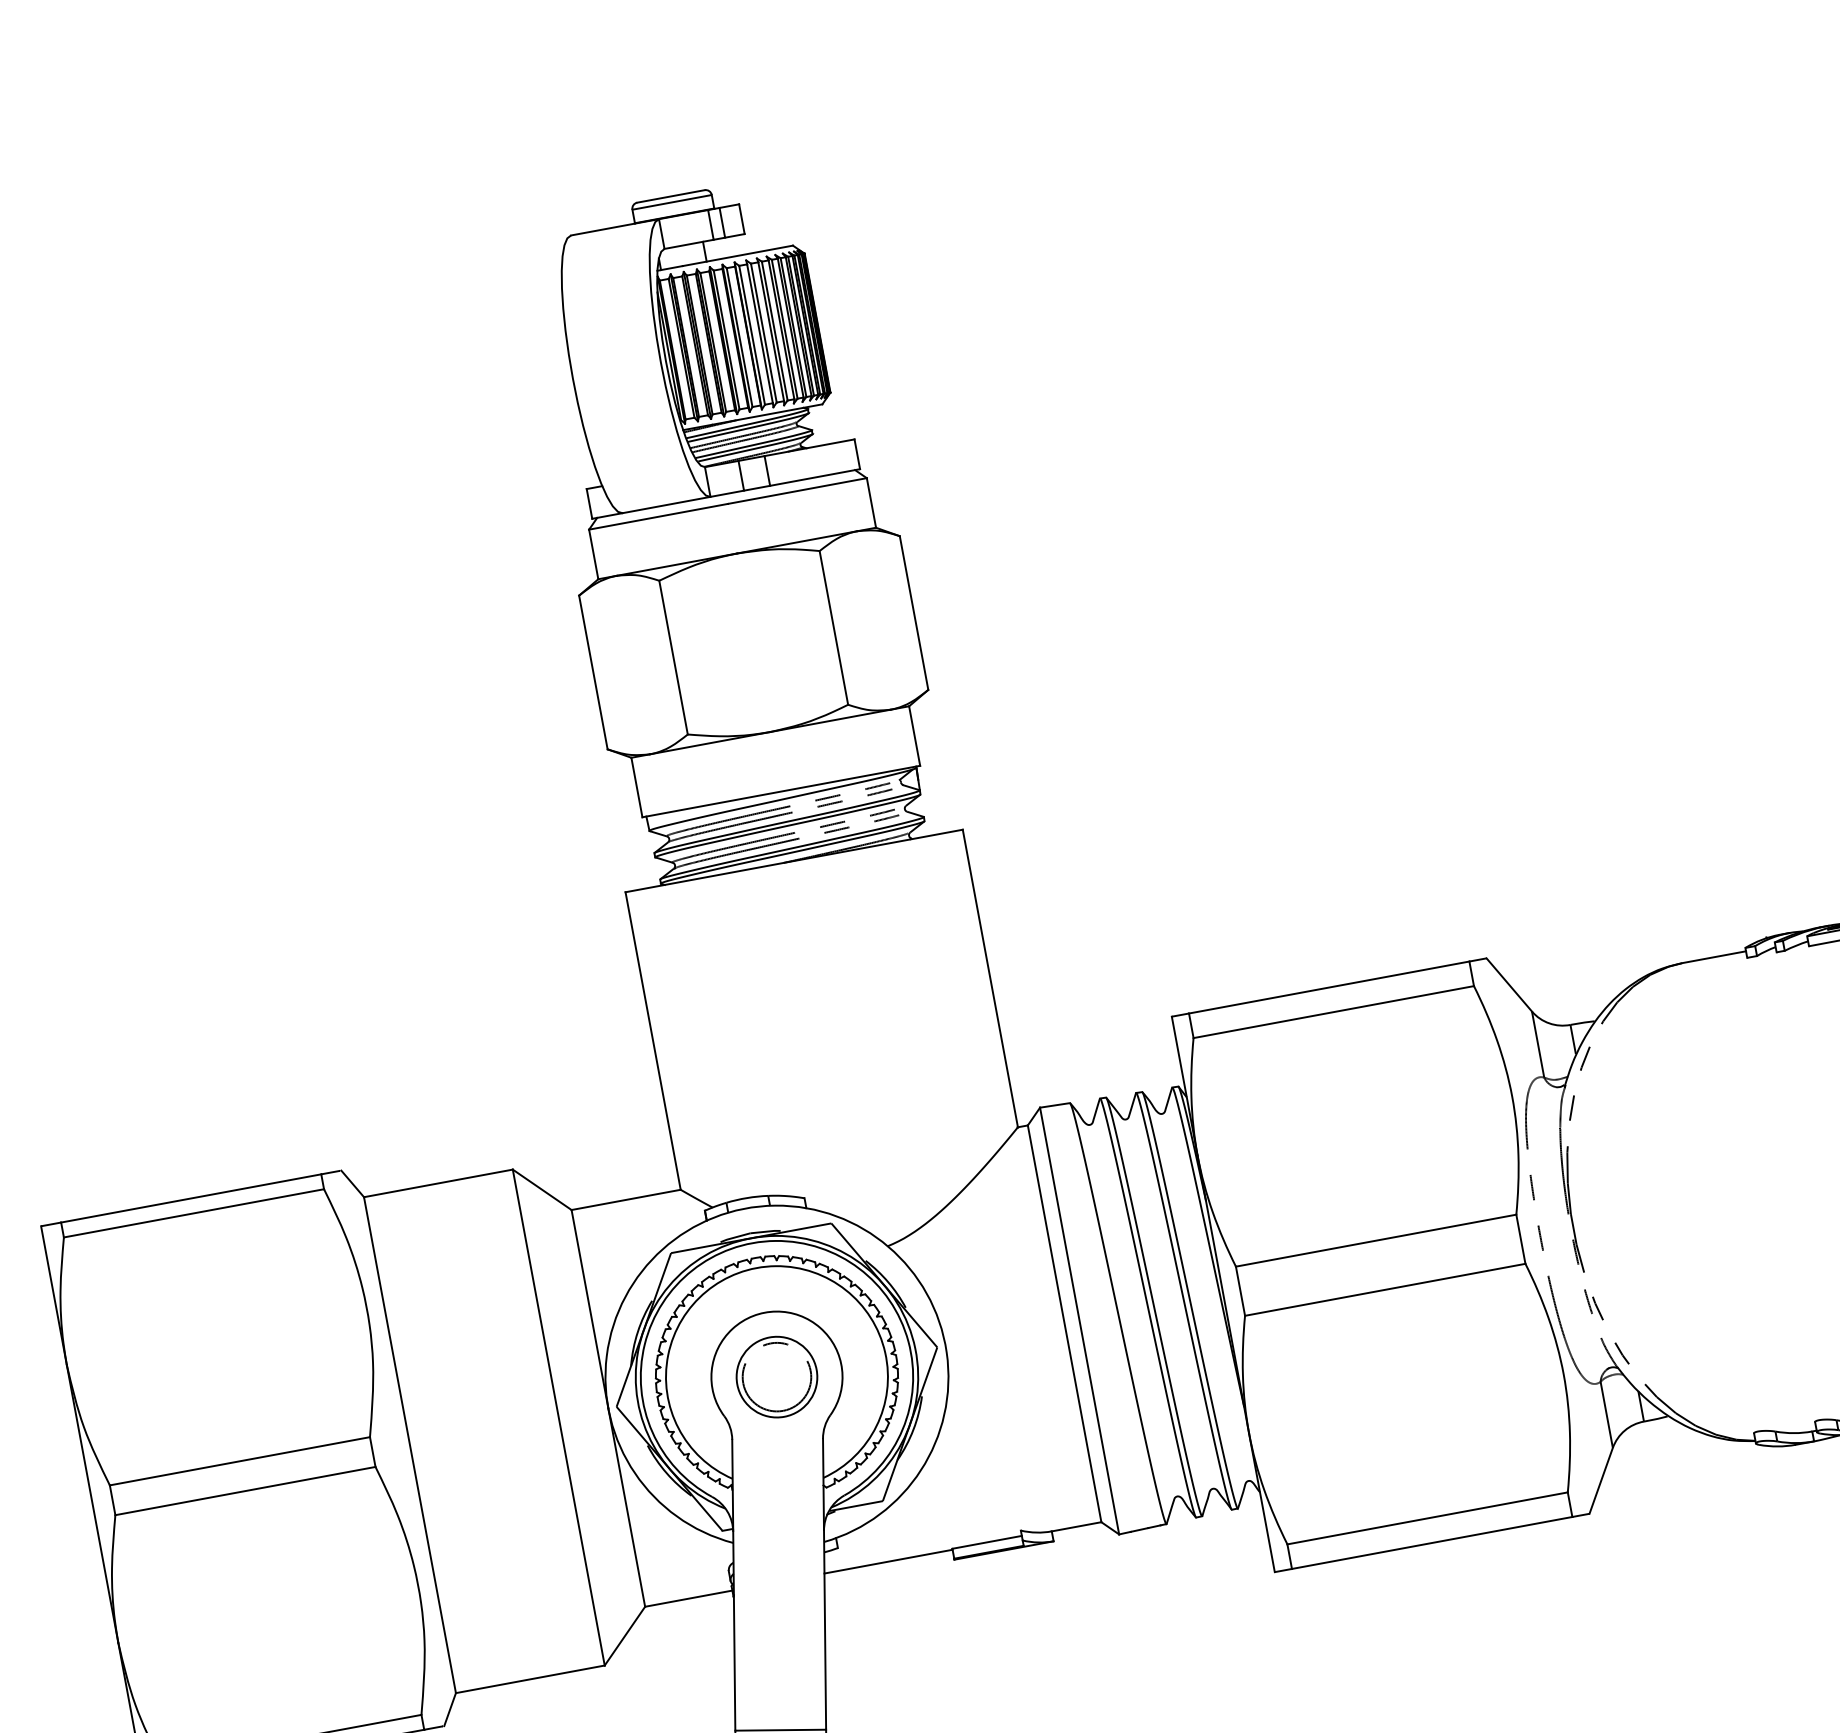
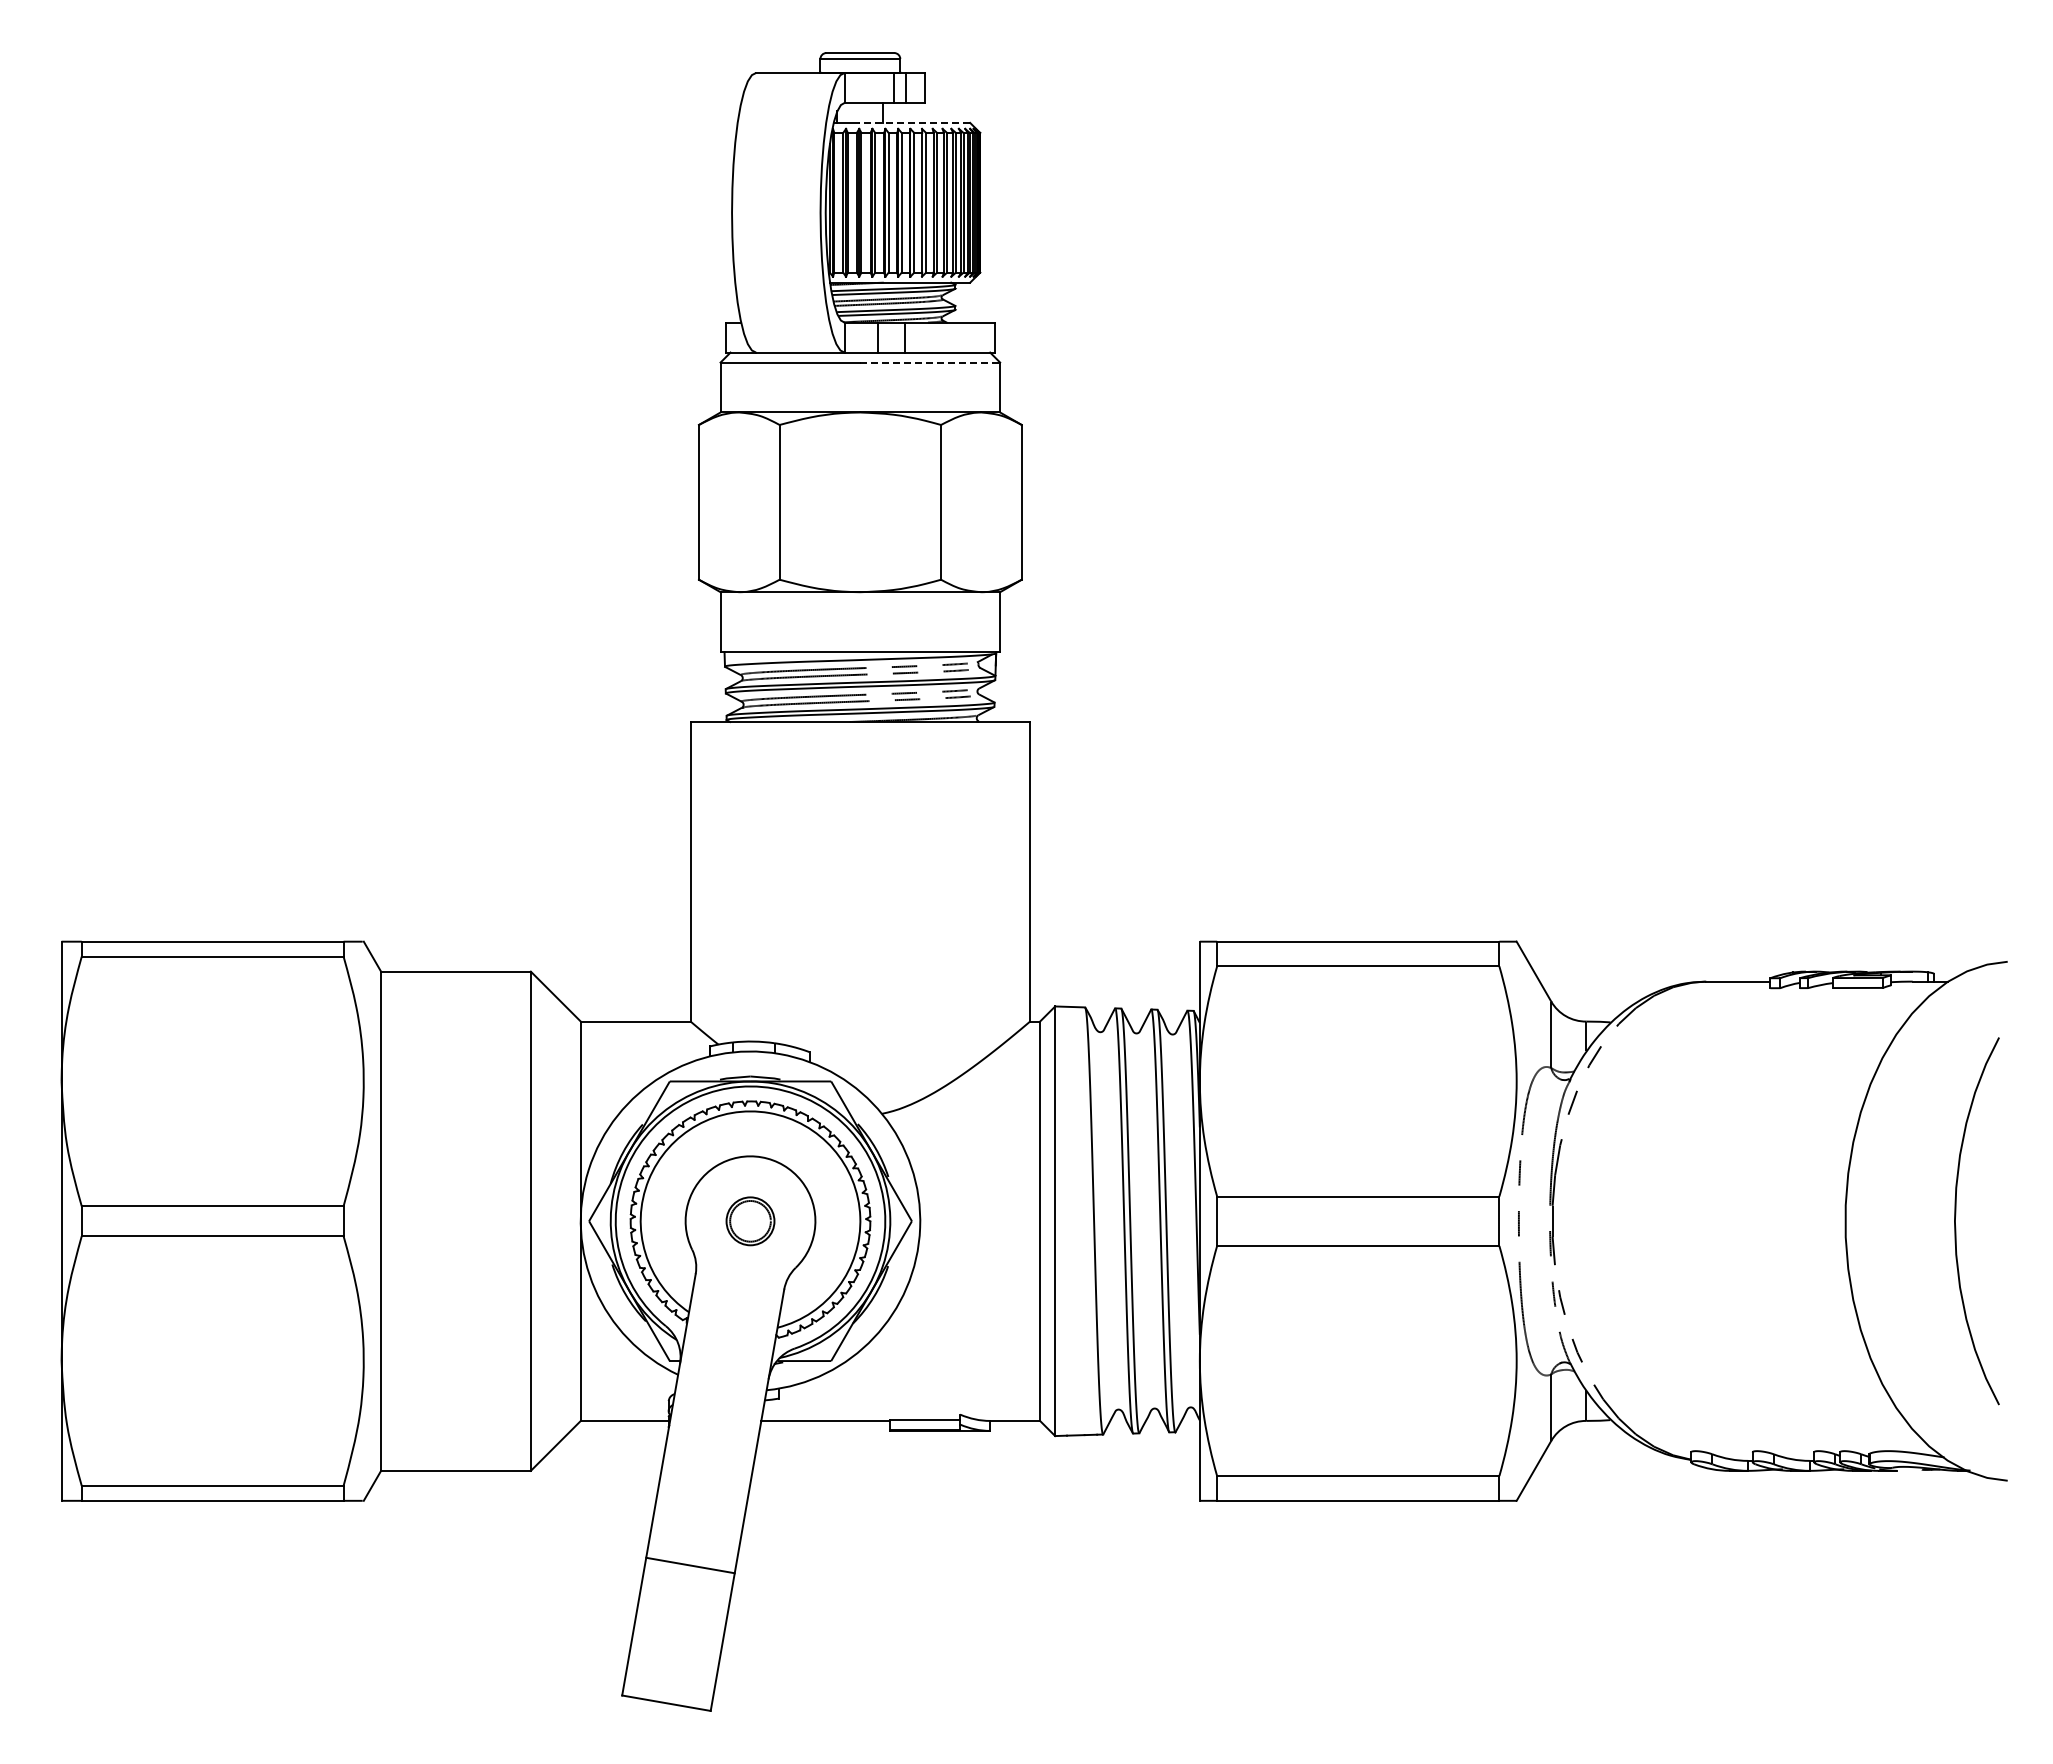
line: (737, 255) -> (914, 122), solid -> dashed
line: (797, 490) -> (930, 362), solid -> dashed
part: (776, 1377) -> (750, 1221), size x0.6

